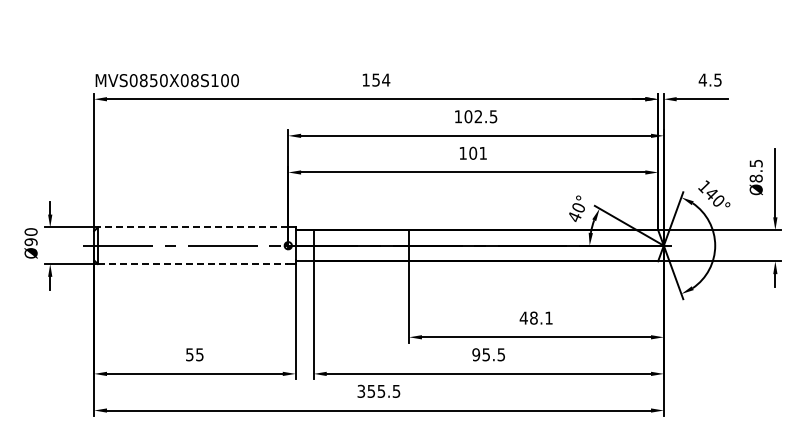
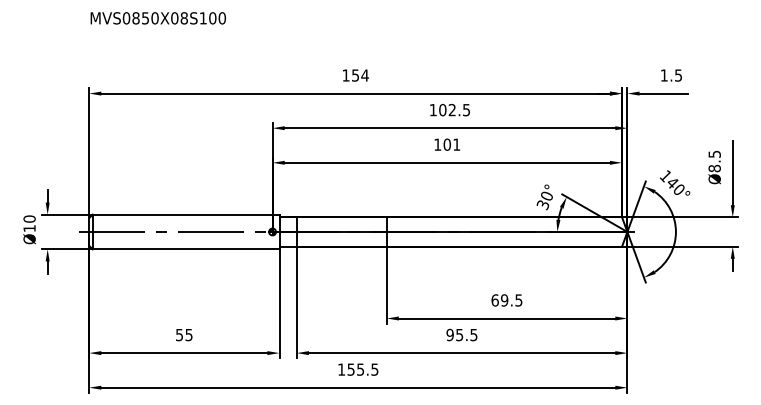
text: (702, 79) -> (663, 74), 4.5 -> 1.5
text: (166, 80) -> (157, 18), moved
text: (574, 217) -> (543, 205), 40° -> 30°
line: (192, 227) -> (182, 214), dashed -> solid
text: (30, 242) -> (29, 228), Ø90 -> Ø10
line: (193, 264) -> (183, 249), dashed -> solid
text: (535, 317) -> (506, 299), 48.1 -> 69.5
text: (361, 390) -> (341, 368), 355.5 -> 155.5

